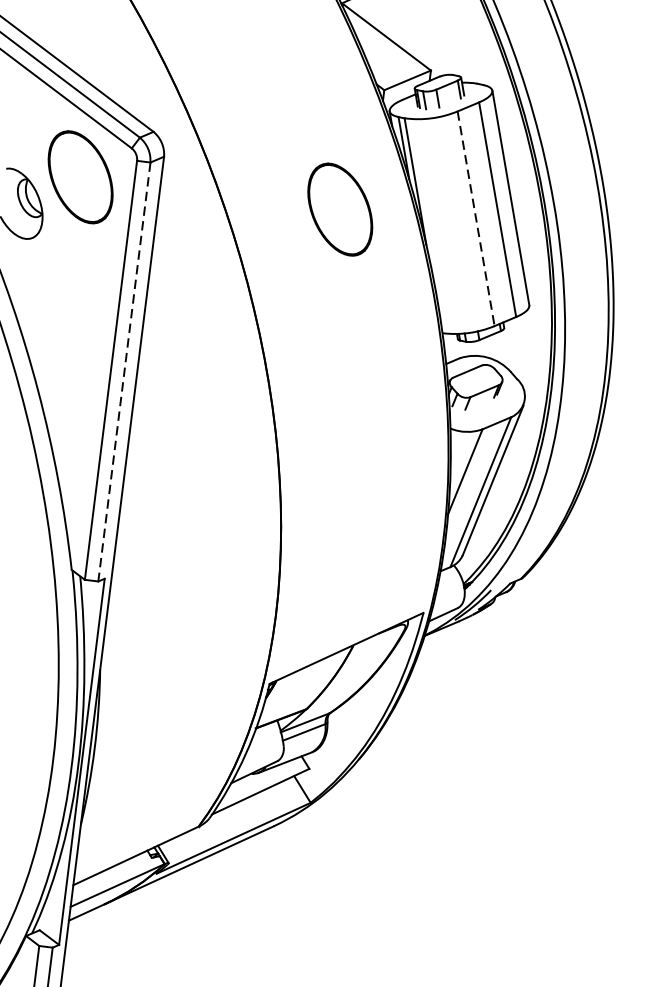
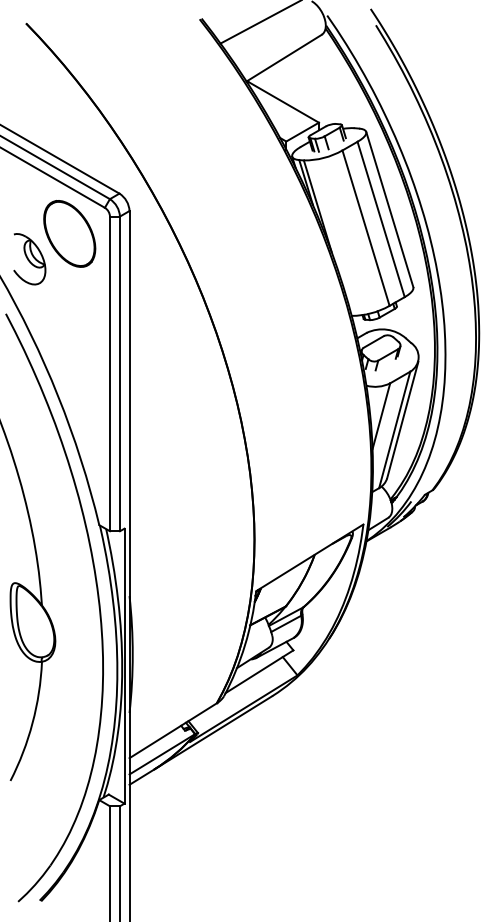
part: (340, 209) -> (264, 233), removed
line: (476, 219) -> (366, 228), dashed -> solid
line: (124, 372) -> (120, 374), dashed -> solid

